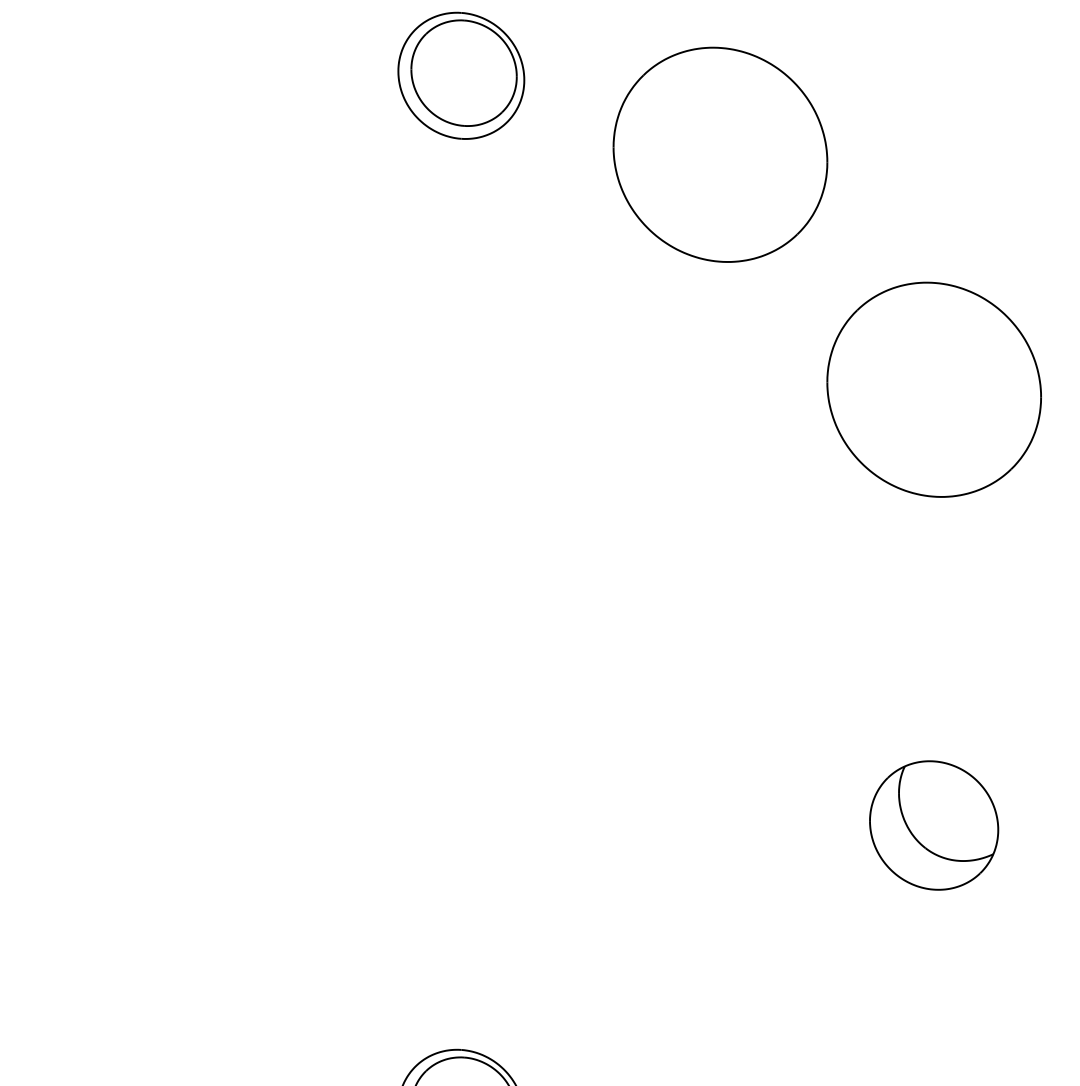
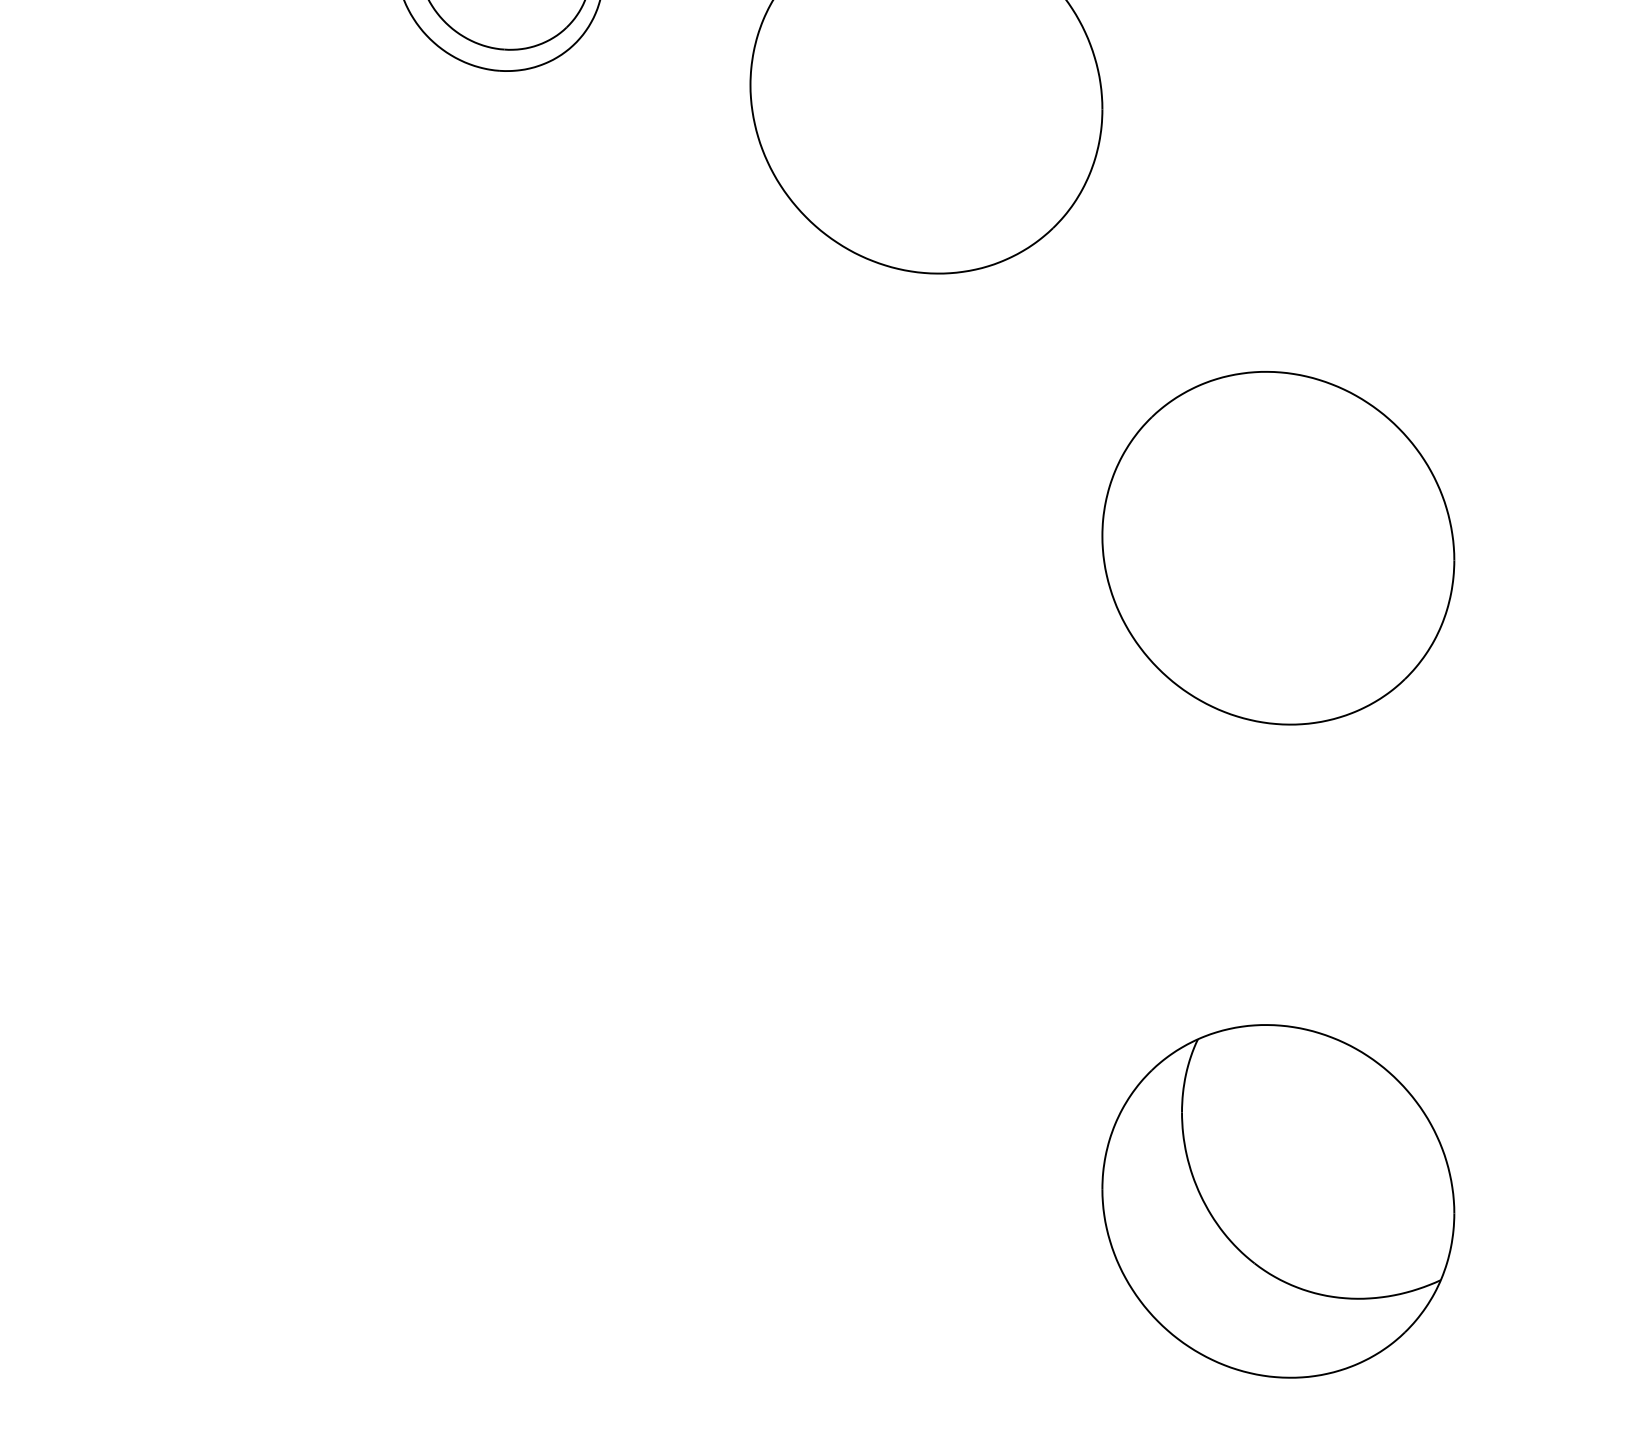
part: (933, 389) -> (1277, 547), moved
part: (933, 825) -> (1277, 1201), size x1.67

